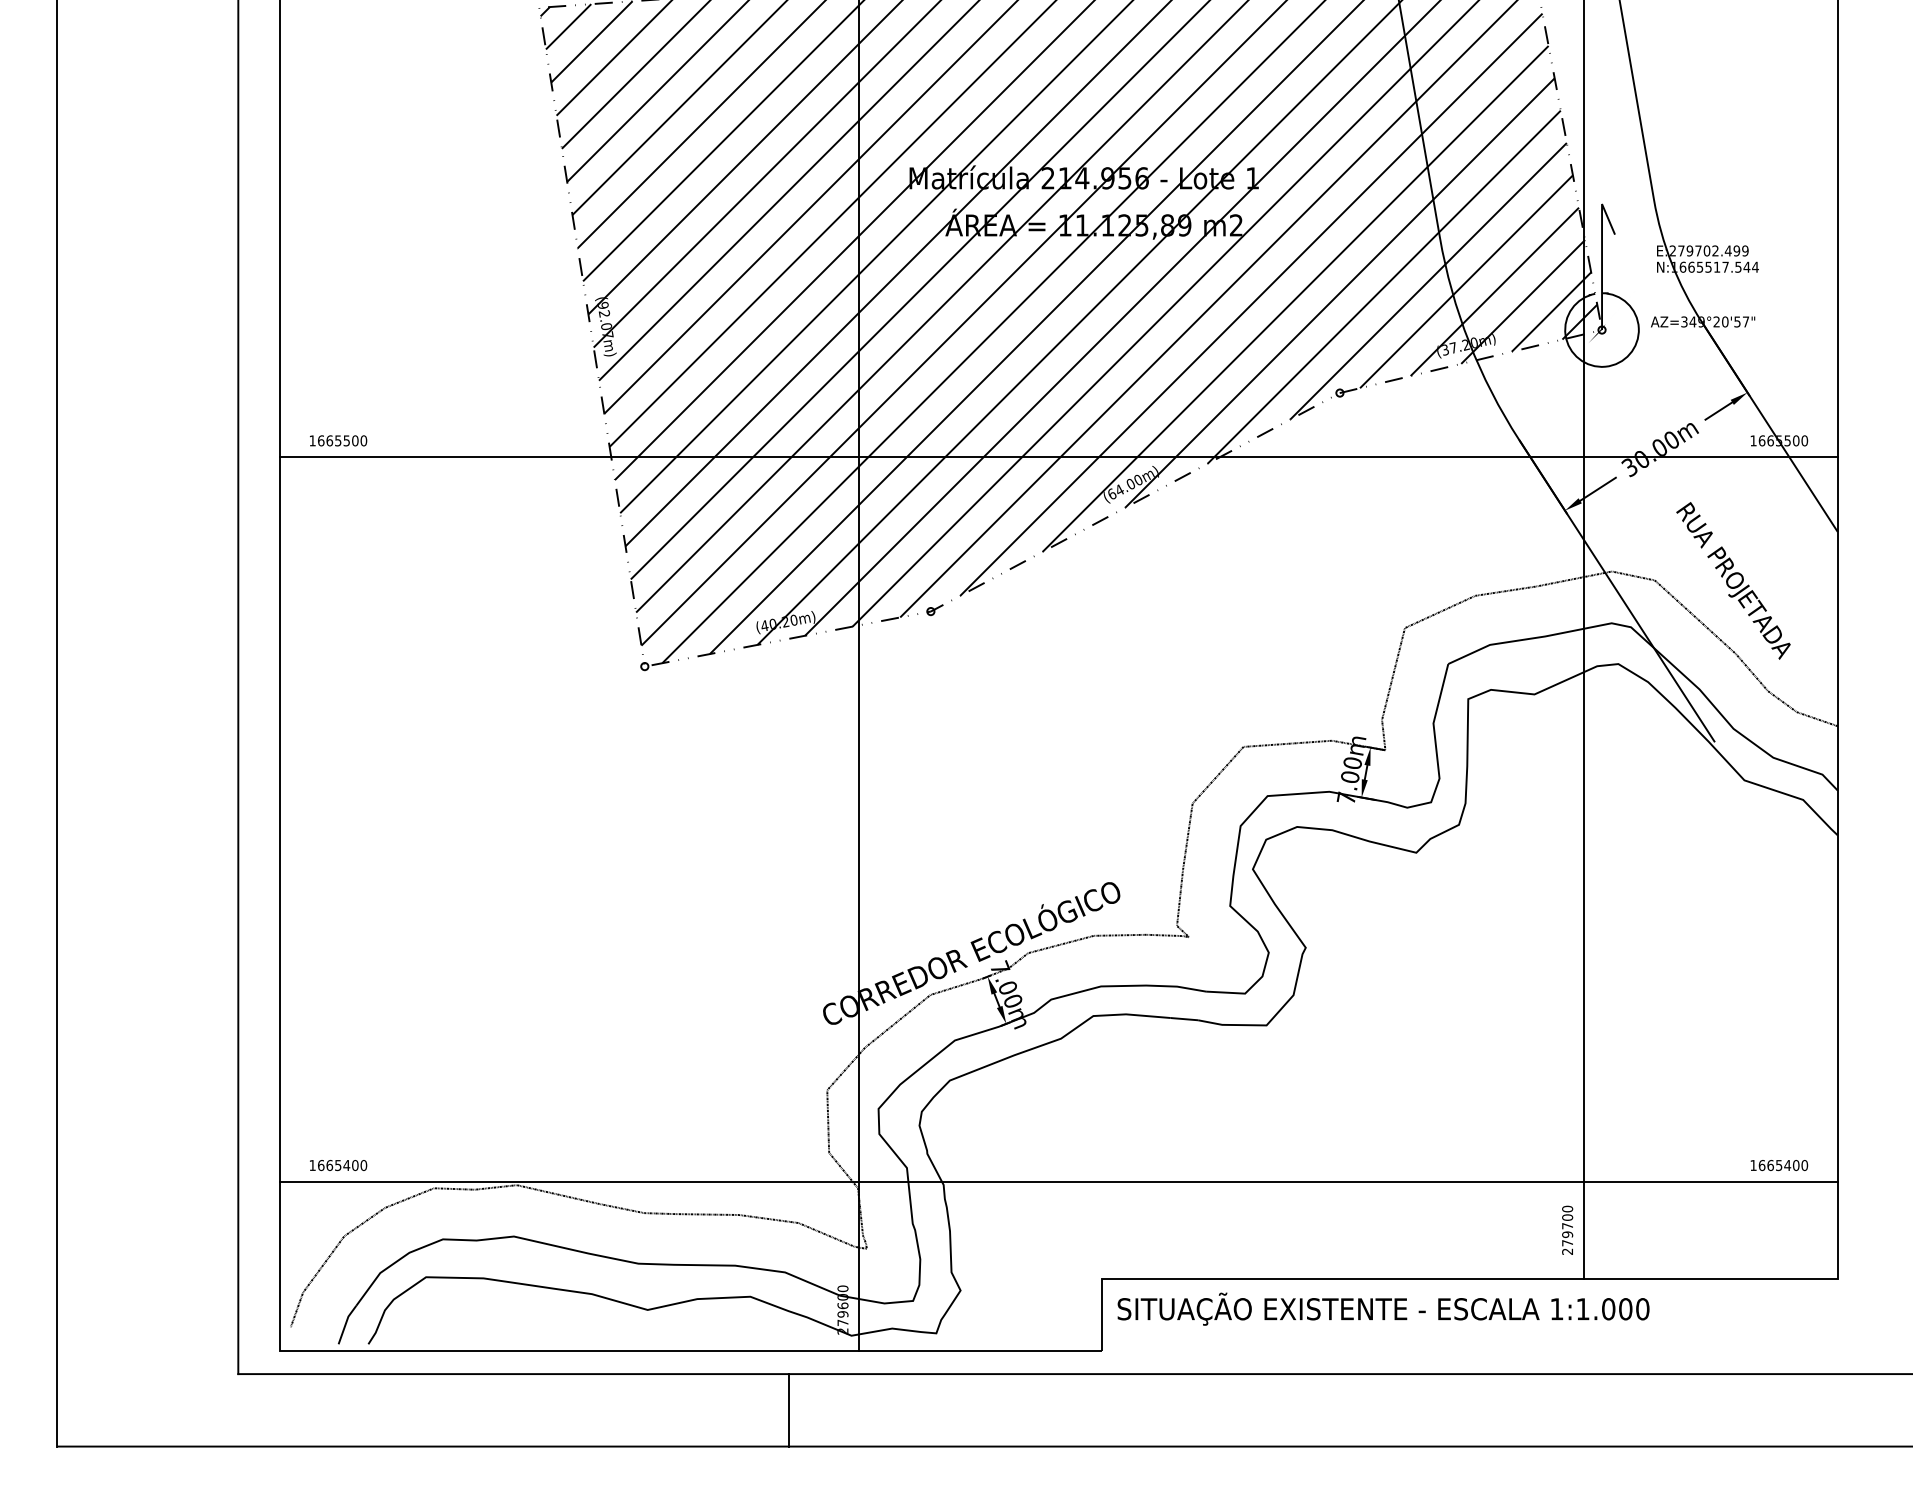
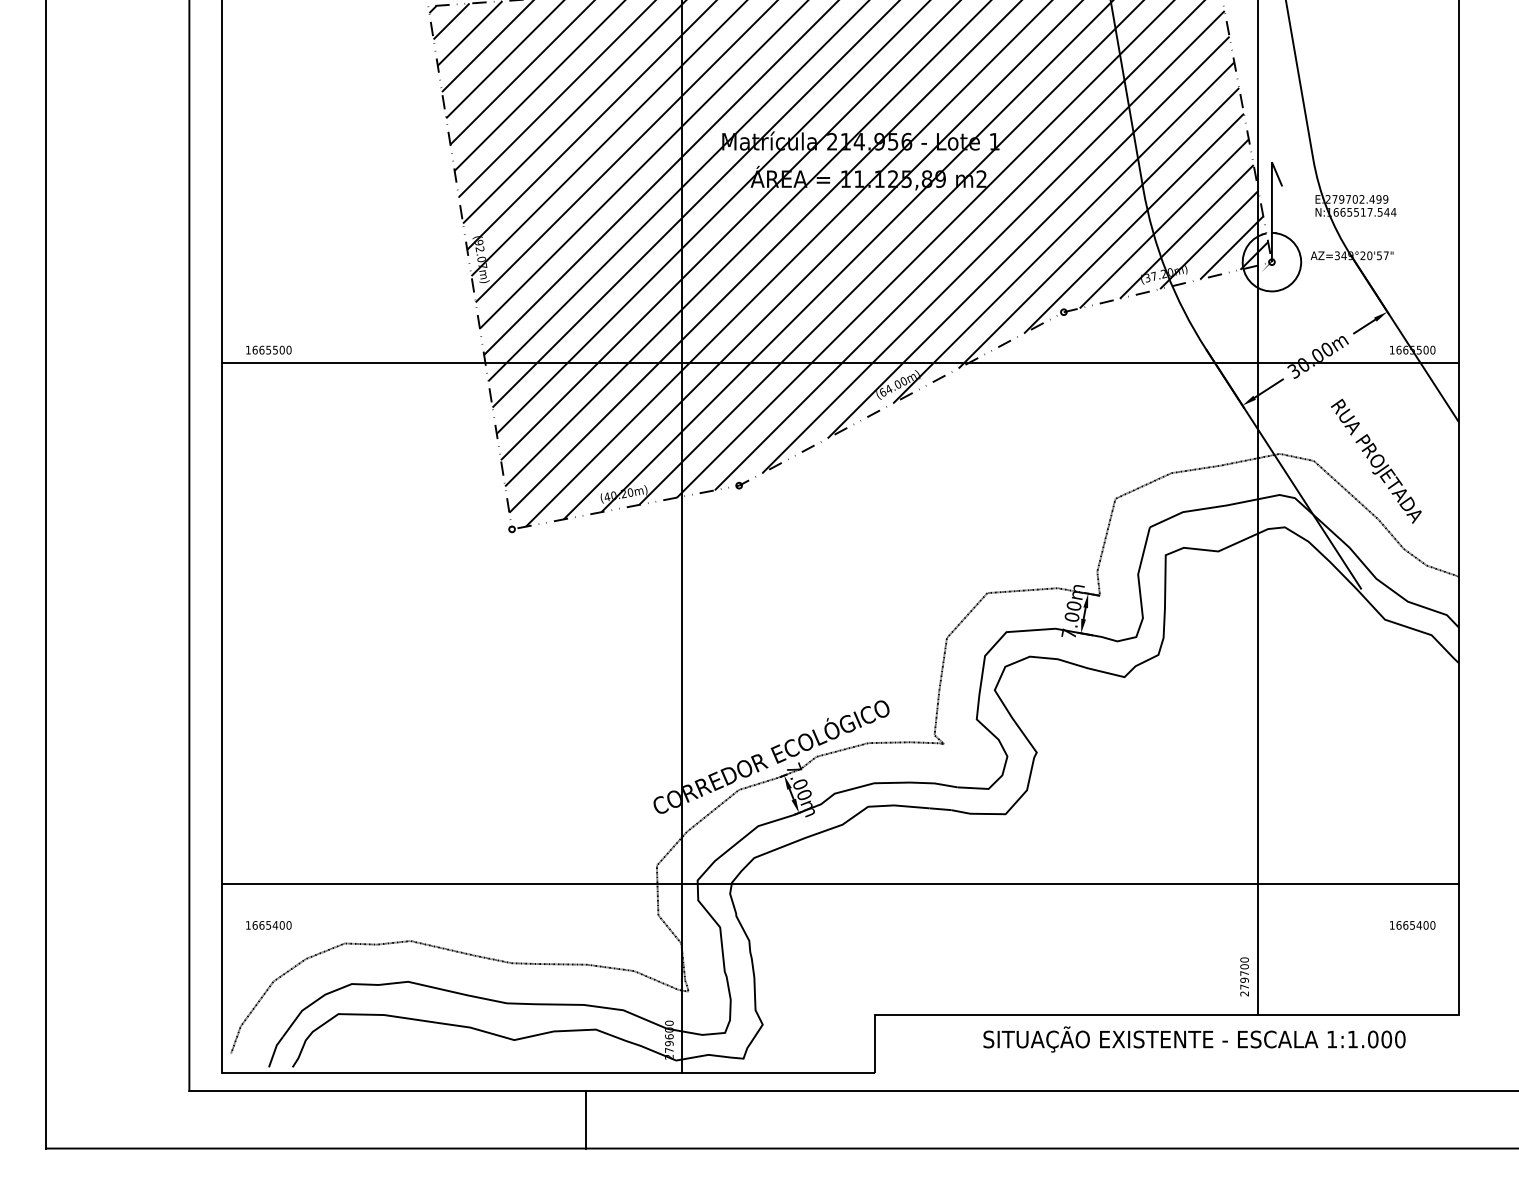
line: (1058, 1181) -> (840, 884), moved
text: (1383, 1309) -> (1194, 1039), moved
line: (788, 1409) -> (585, 1119), moved

